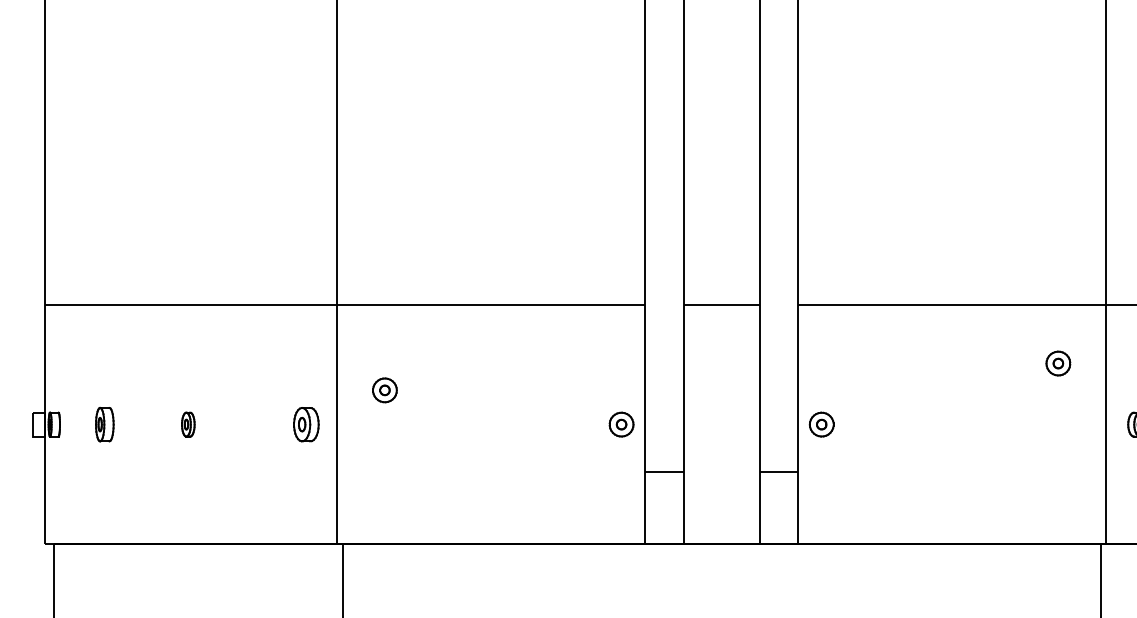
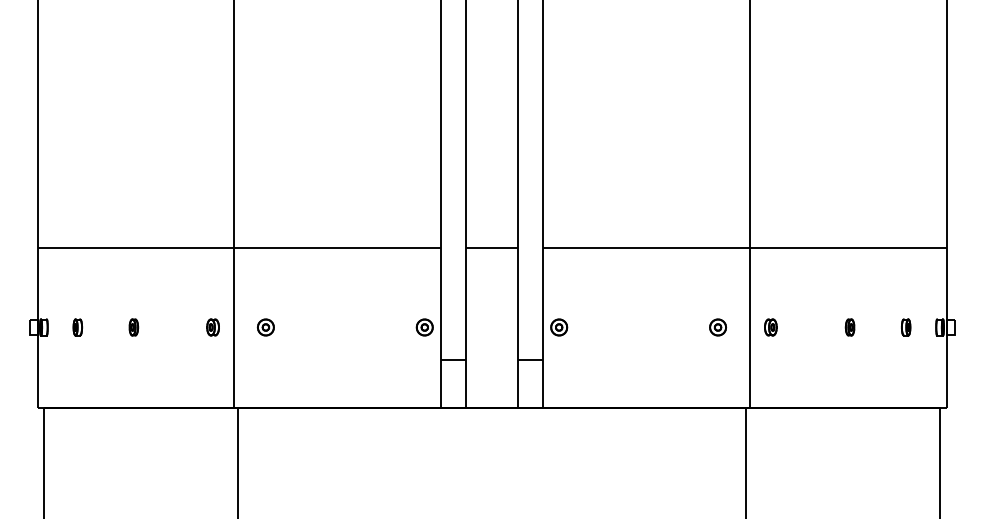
part: (1057, 363) -> (717, 327), moved
part: (384, 390) -> (265, 327), moved
part: (104, 424) -> (77, 327), size x0.71
part: (305, 424) -> (212, 327), size x0.71

